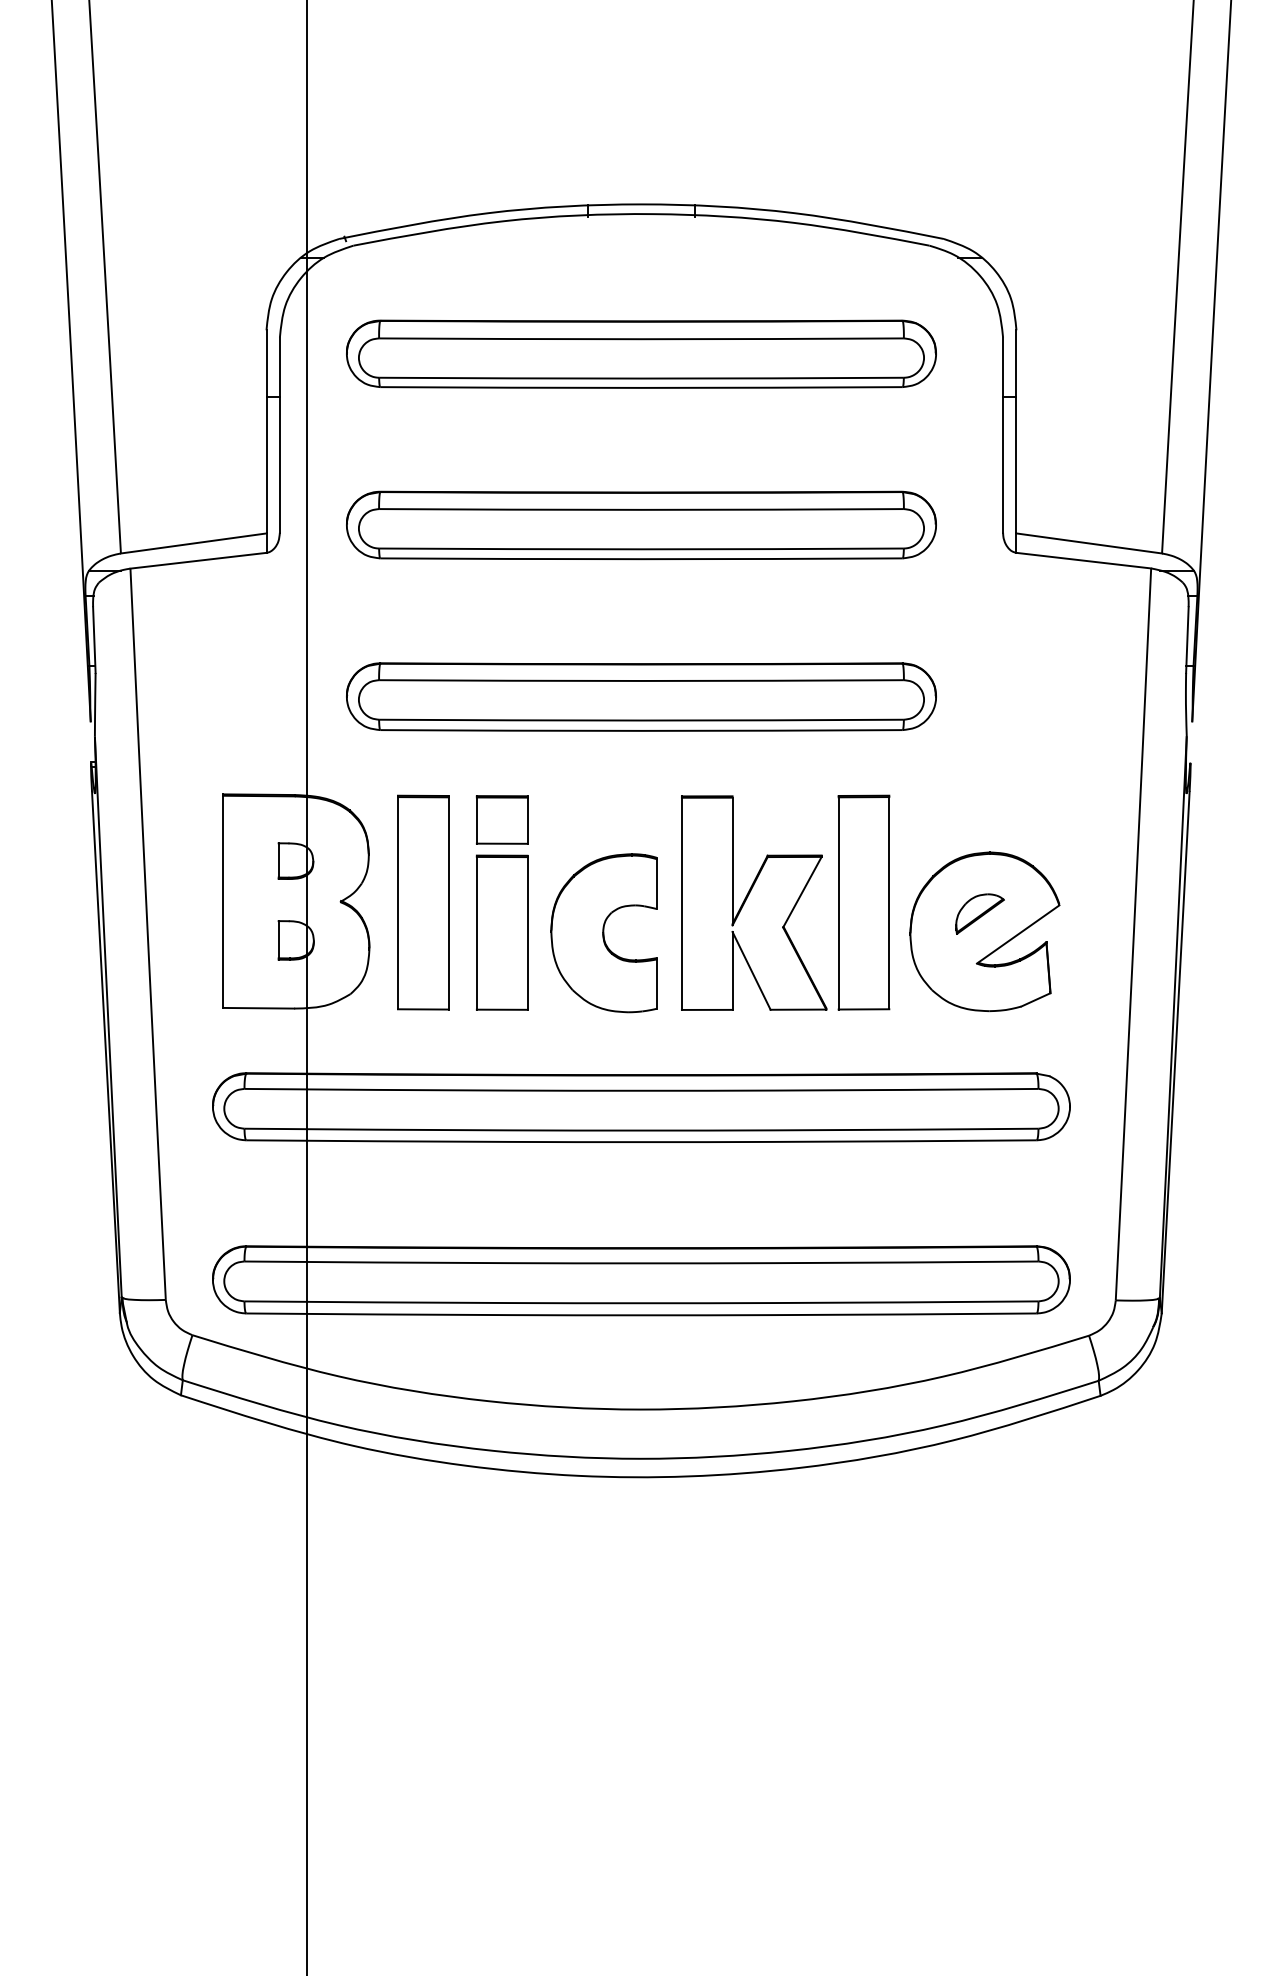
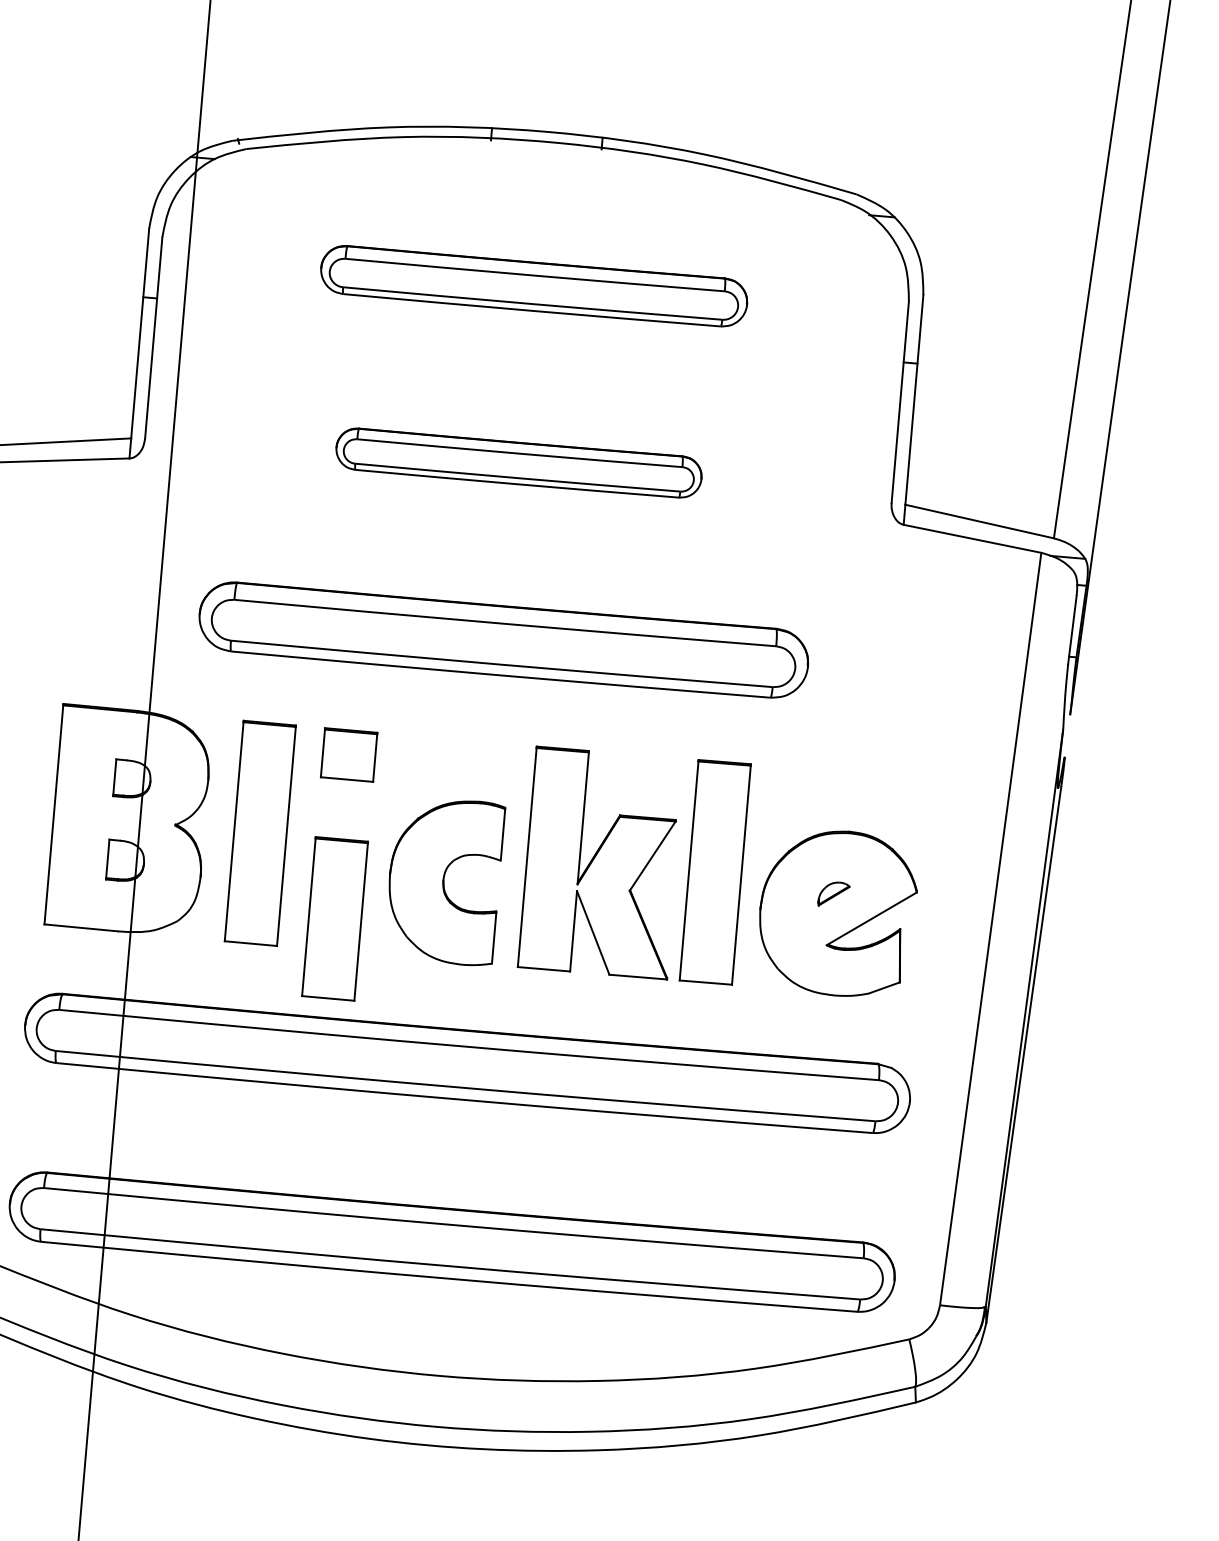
part: (641, 353) -> (534, 285), size x0.7
part: (641, 525) -> (519, 463), size x0.6
part: (979, 913) -> (833, 893), size x0.6
part: (501, 932) -> (334, 918), moved

